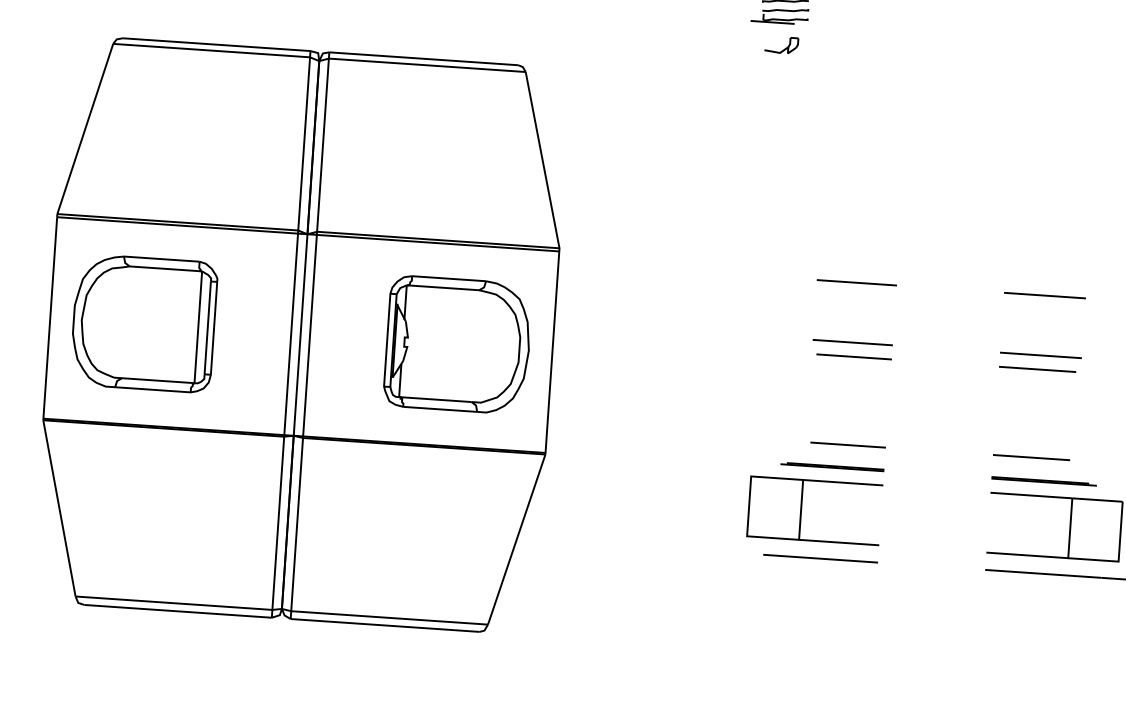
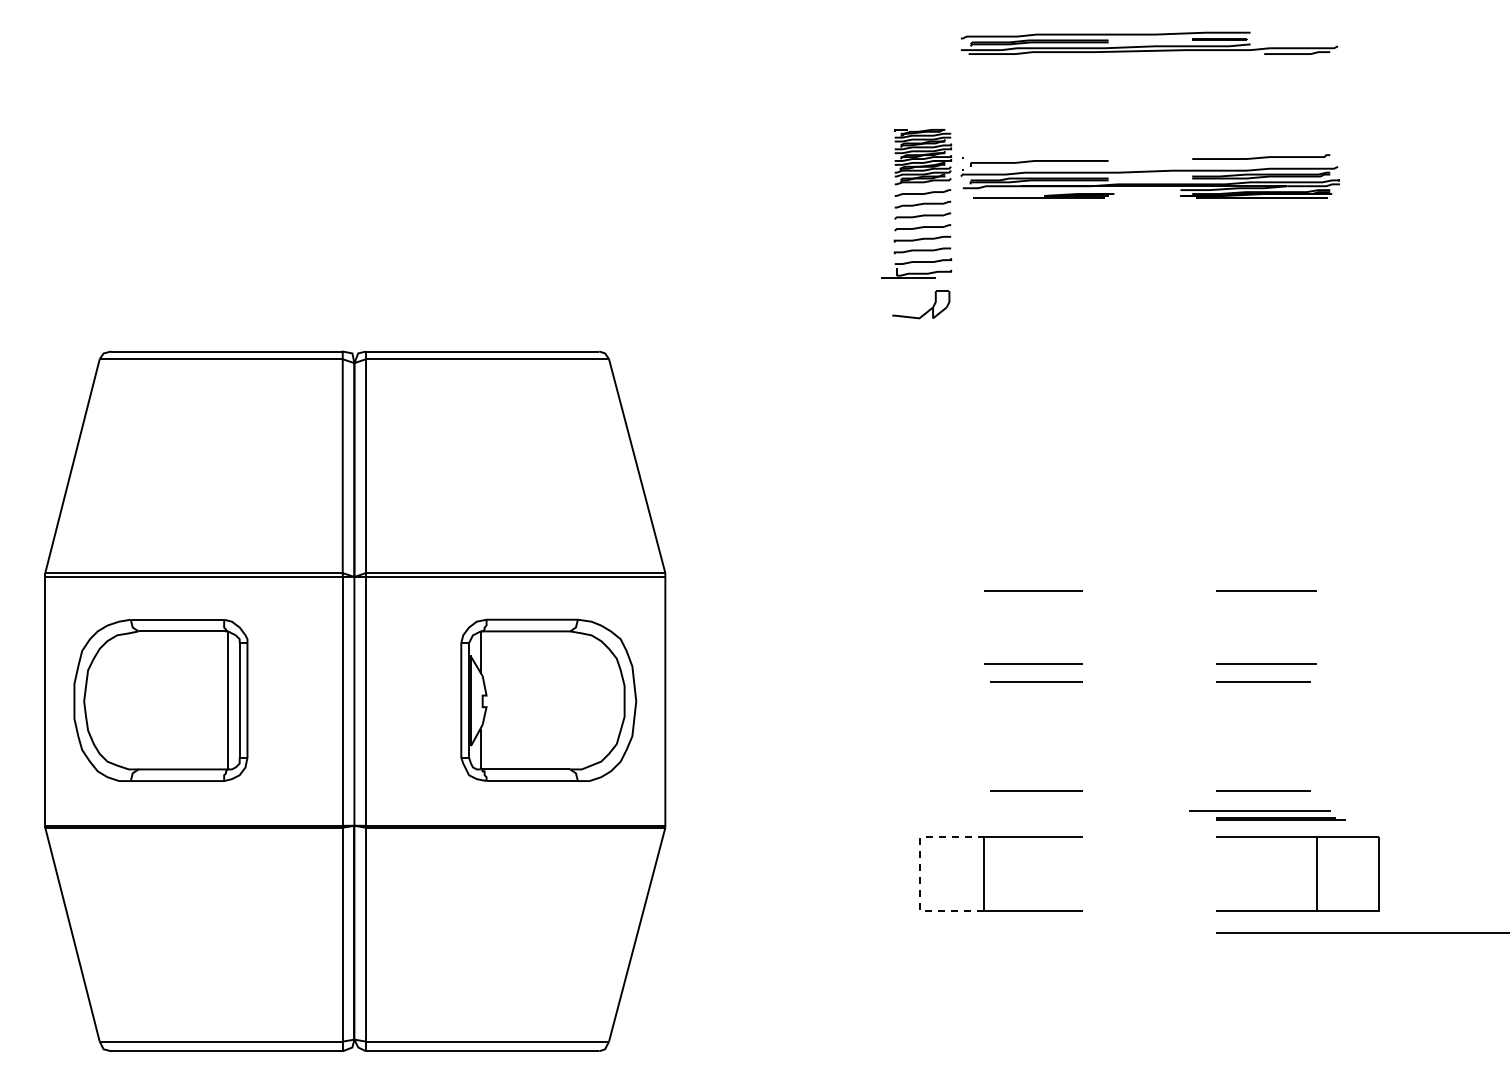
part: (781, 44) -> (921, 304), size x1.4
line: (831, 466) -> (1018, 818), removed
line: (749, 506) -> (920, 874), solid -> dashed
line: (819, 558) -> (1259, 810), moved

